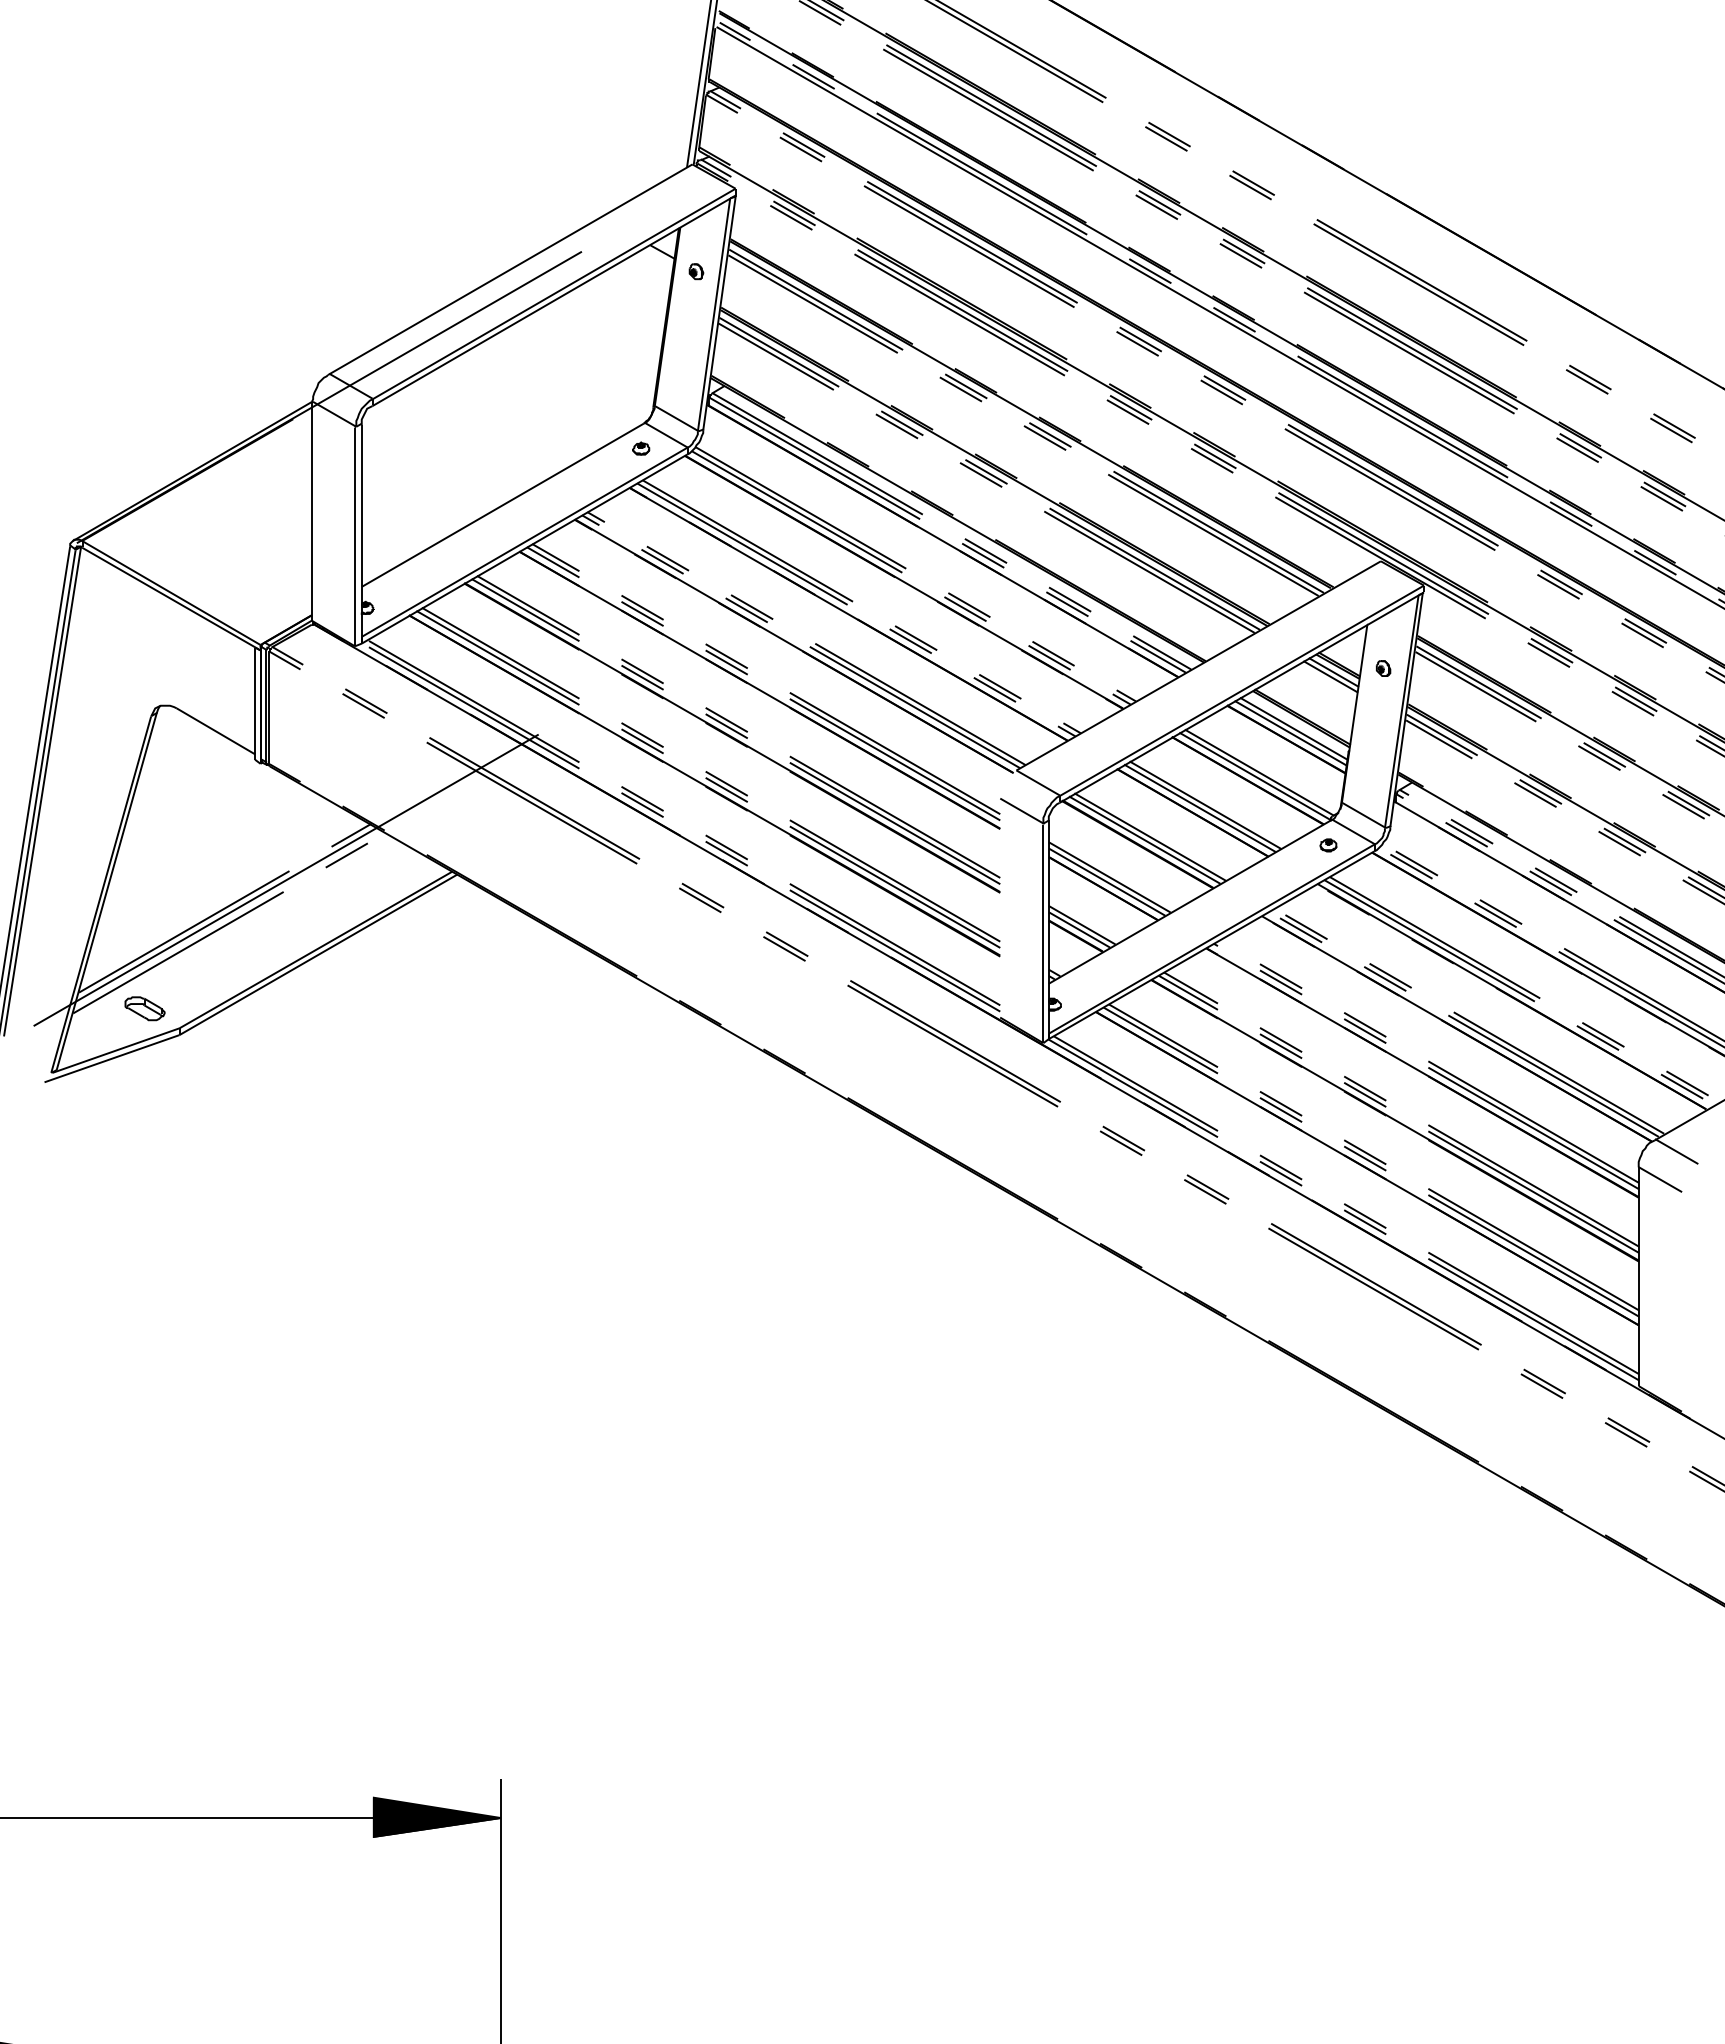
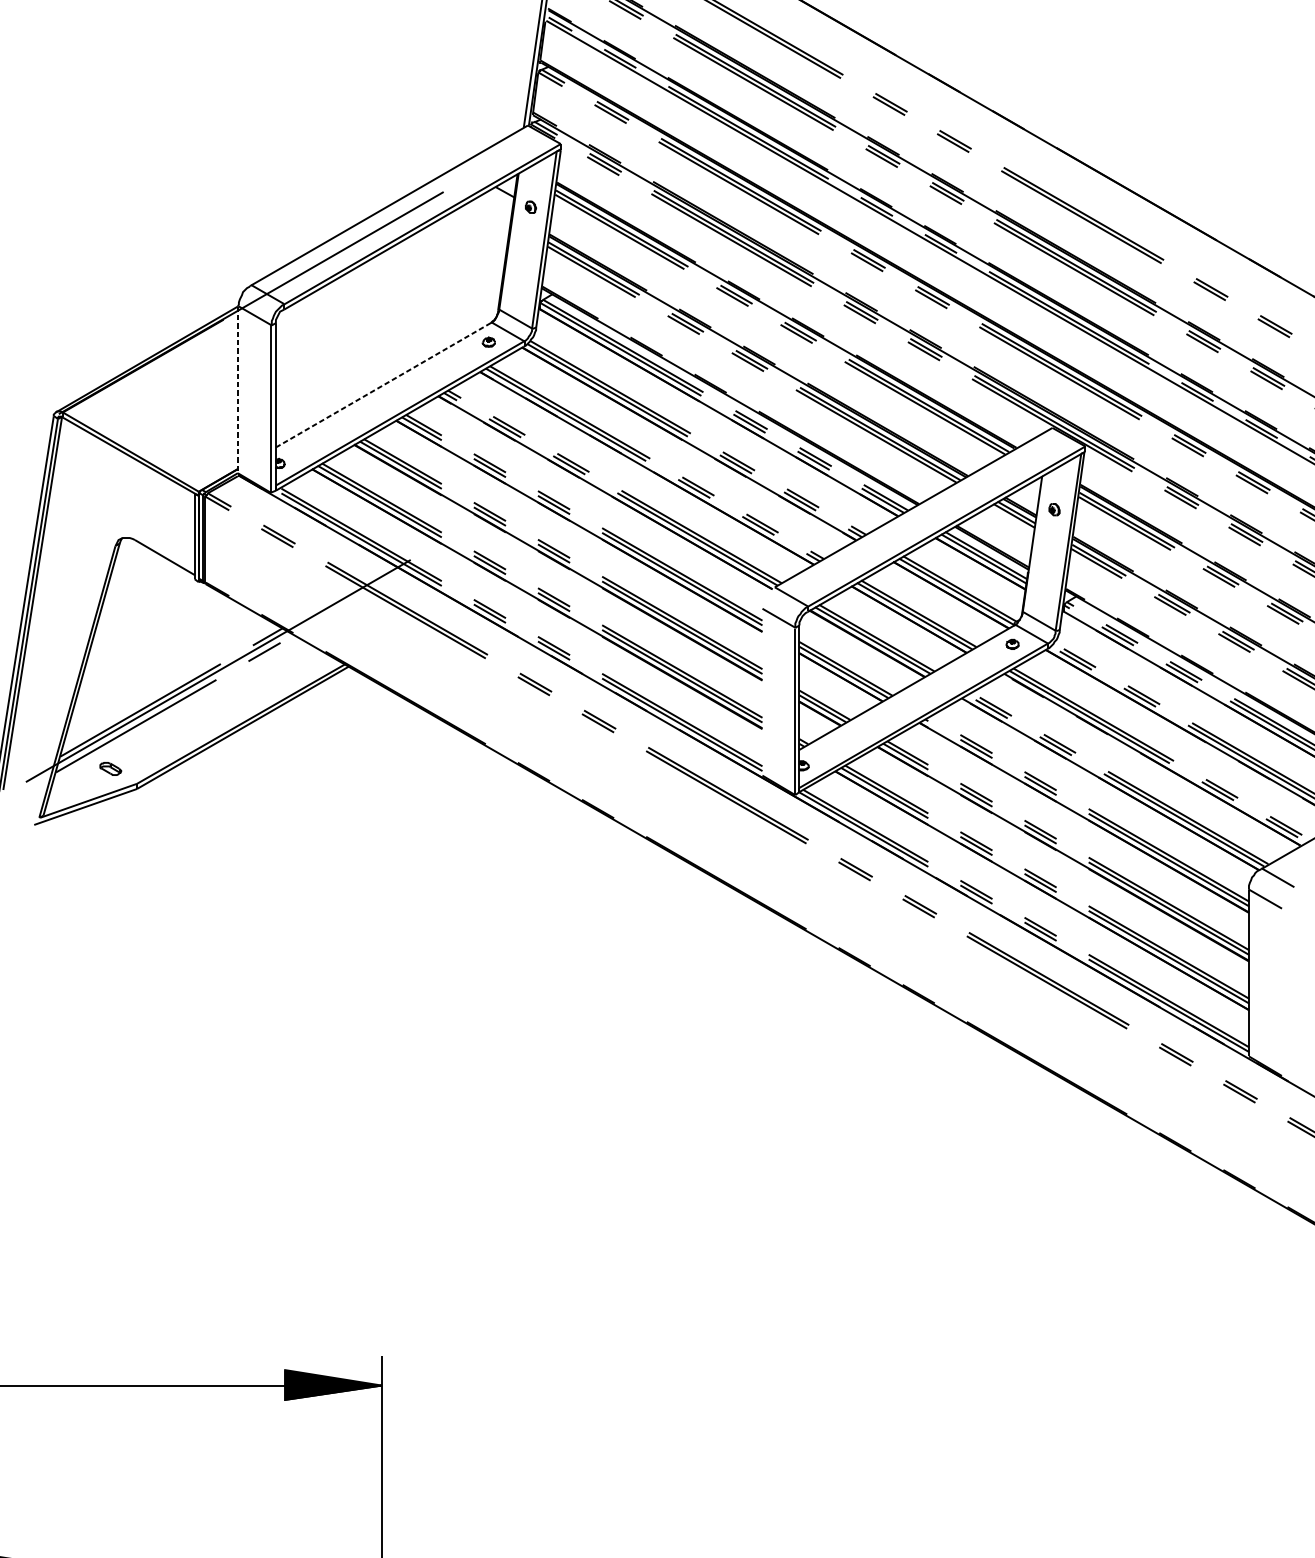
line: (502, 505) -> (383, 385), solid -> dashed
line: (311, 511) -> (237, 389), solid -> dashed
part: (144, 1008) -> (110, 768), size x0.7

